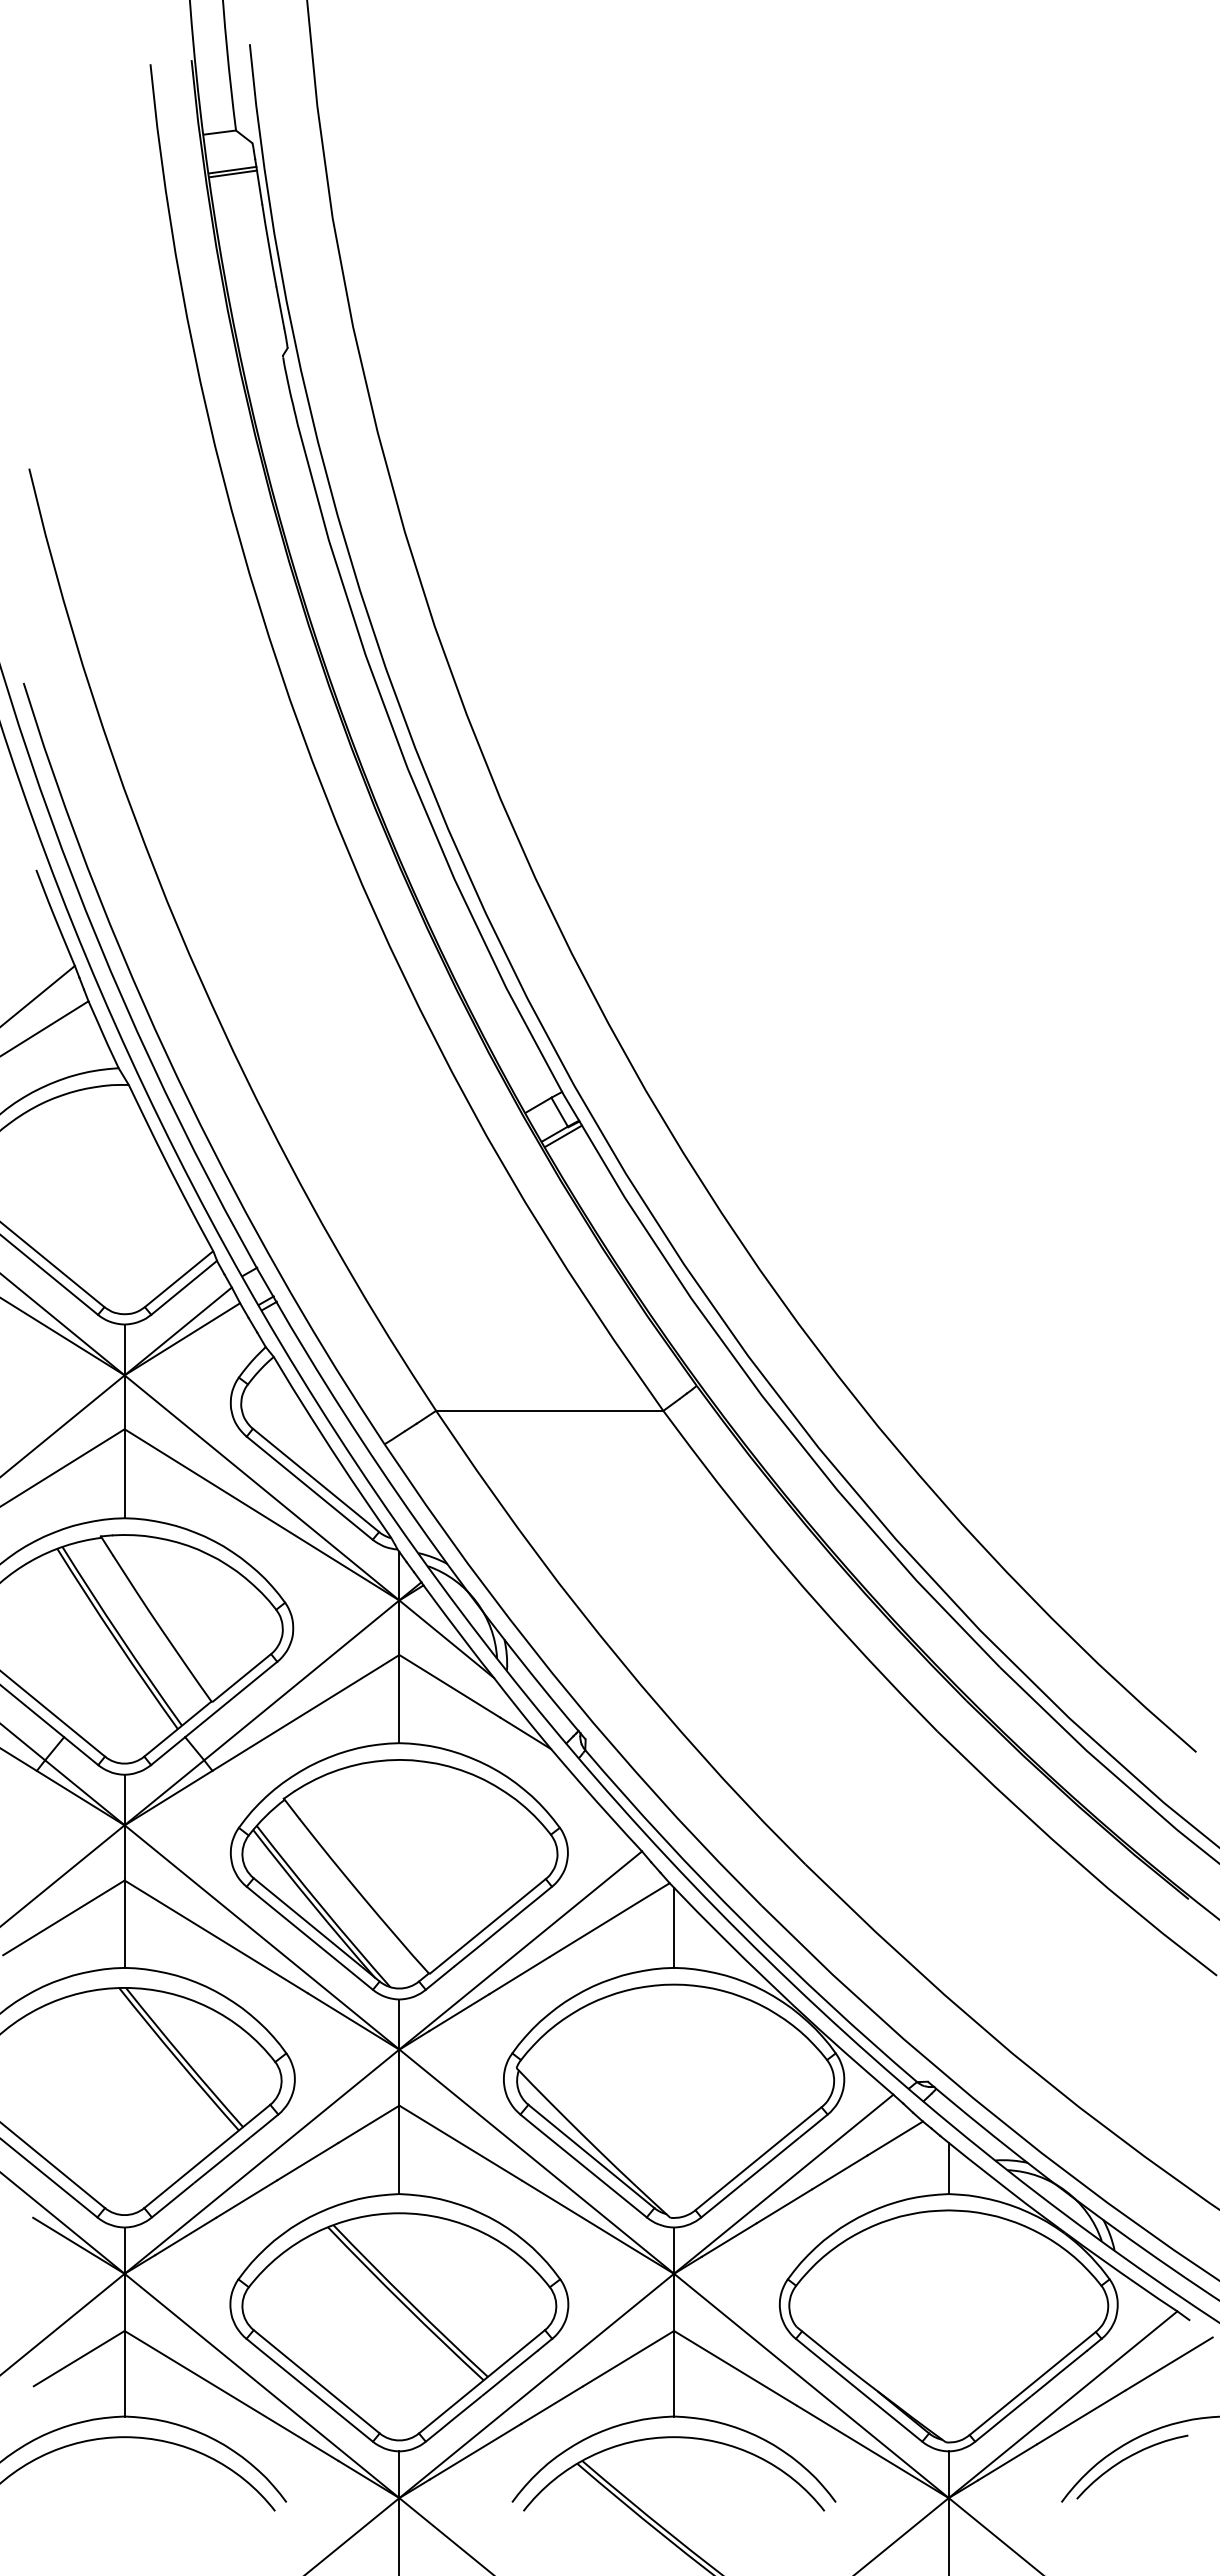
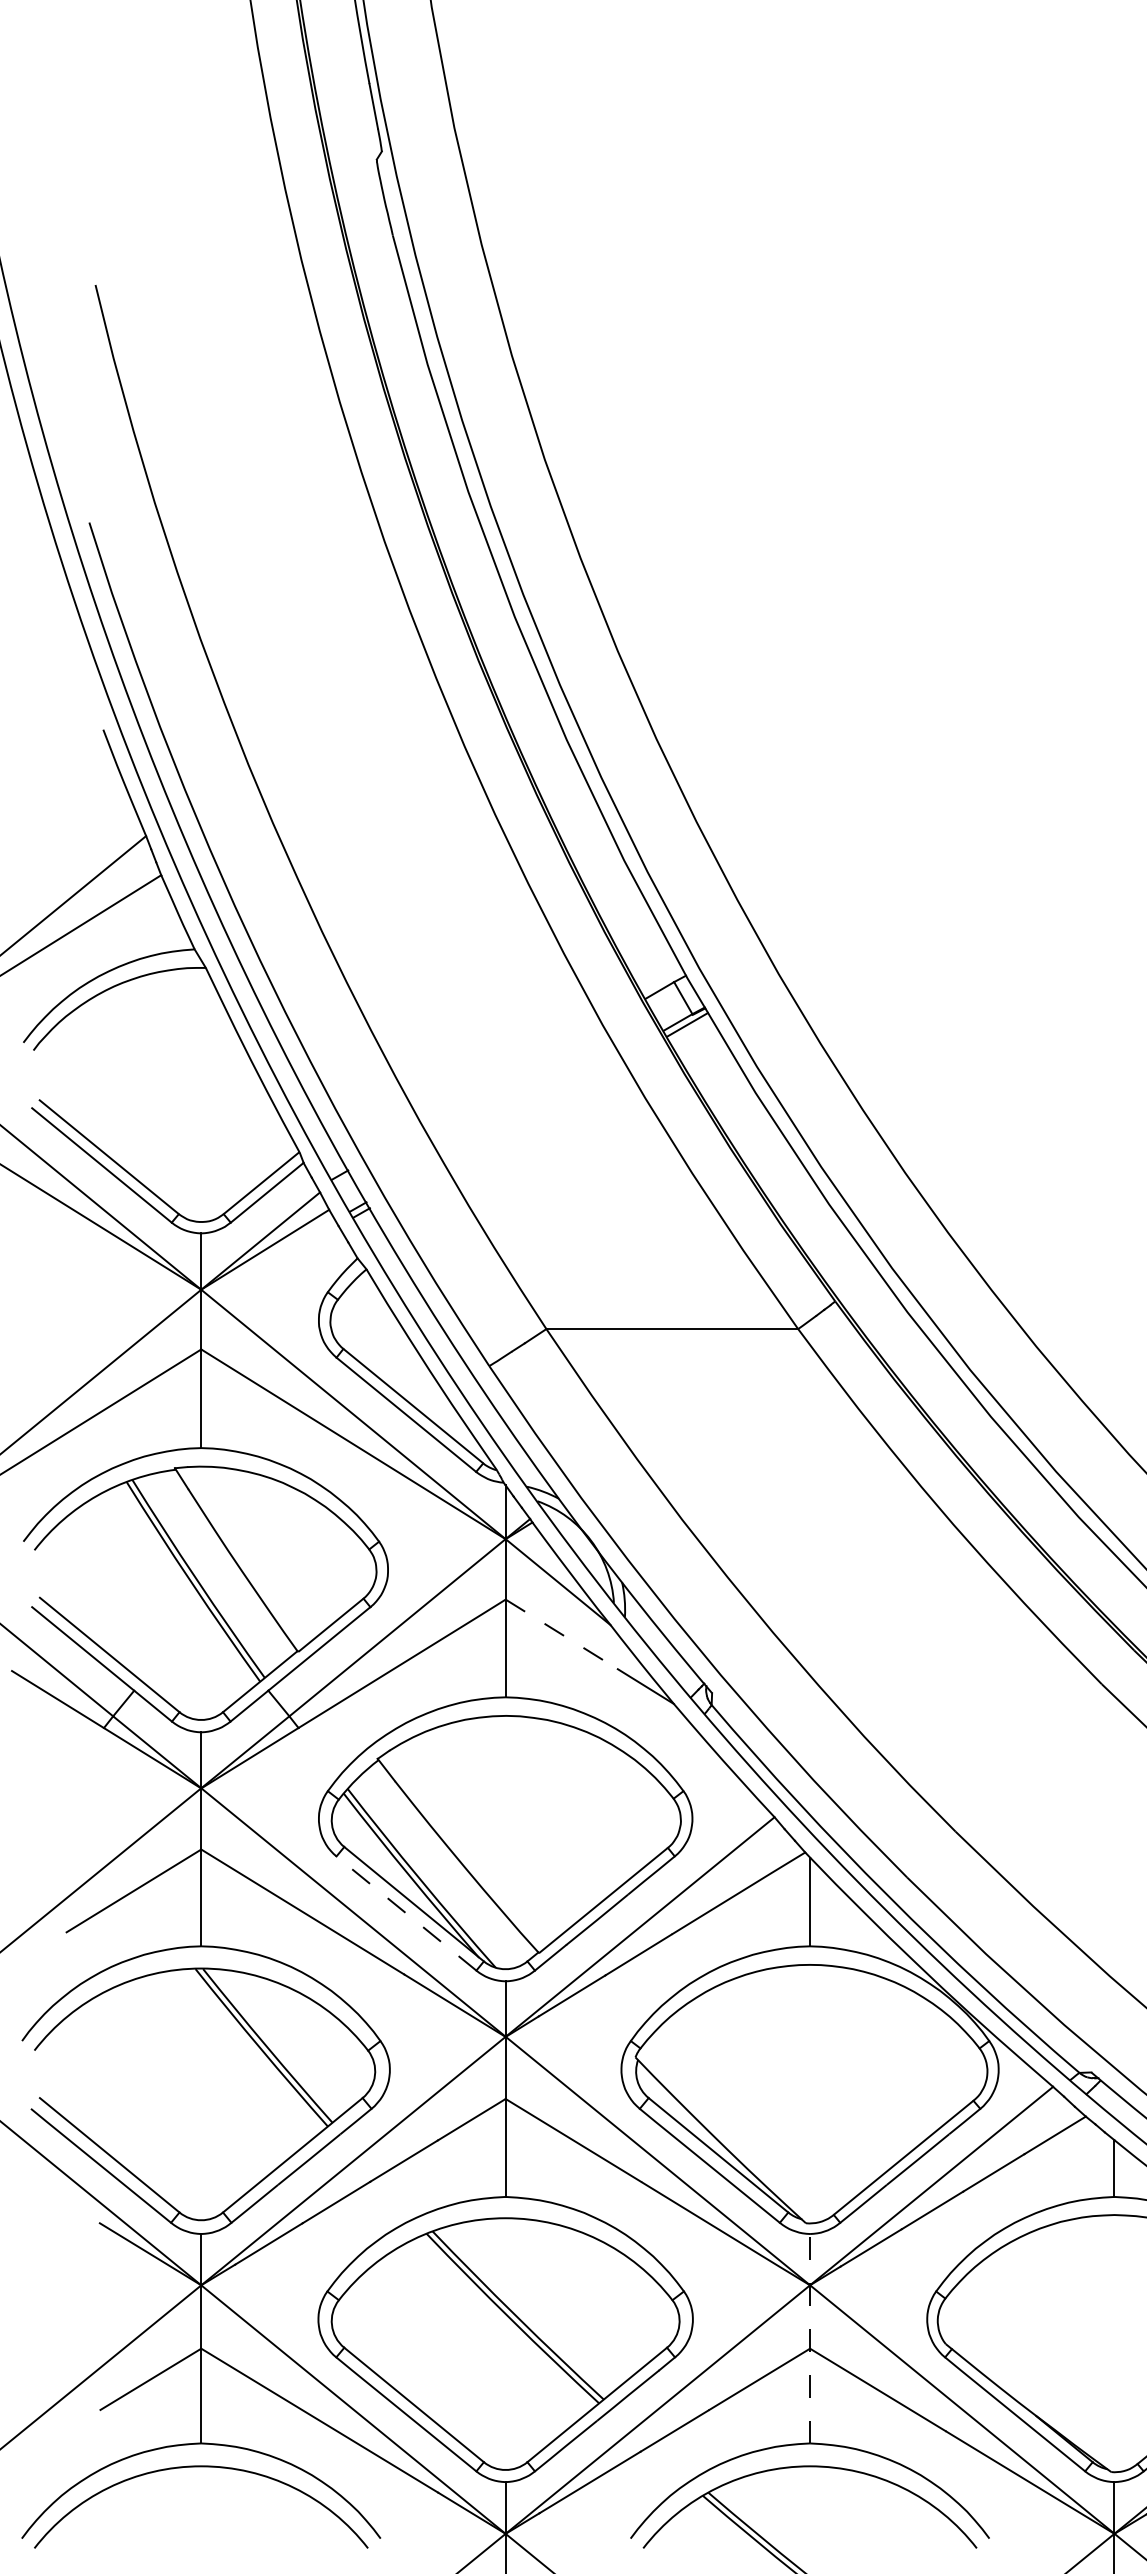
line: (449, 1686) -> (561, 1634), solid -> dashed
line: (308, 1937) -> (404, 1912), solid -> dashed
line: (674, 2321) -> (810, 2338), solid -> dashed

